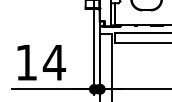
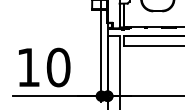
text: (54, 62) -> (58, 67), 14 -> 10

